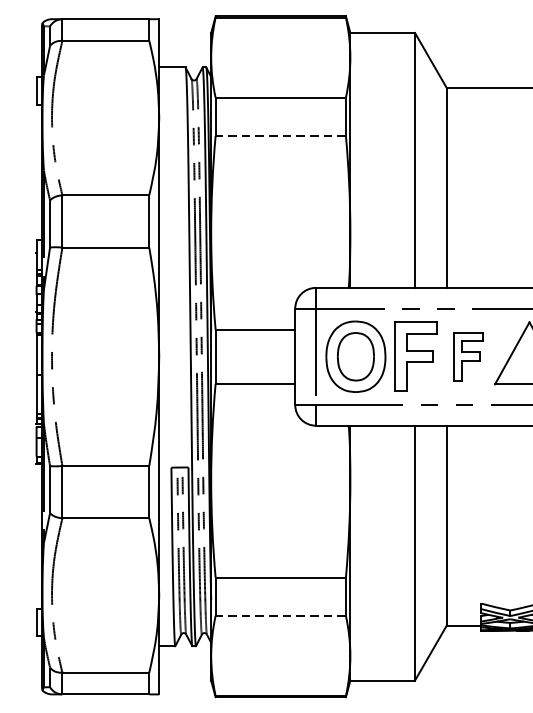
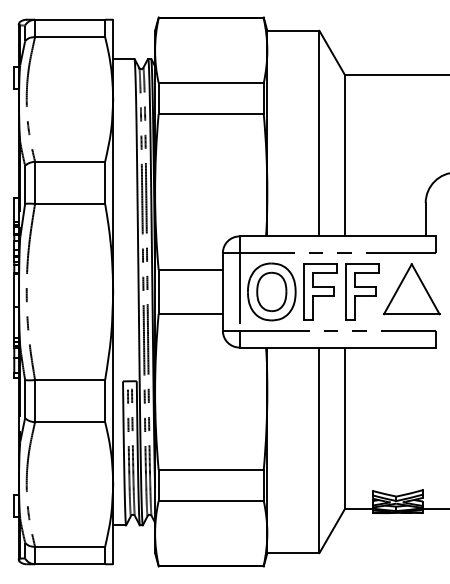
line: (281, 135) -> (211, 113), dashed -> solid
part: (468, 356) -> (362, 291), size x1.43
line: (281, 615) -> (211, 500), dashed -> solid

